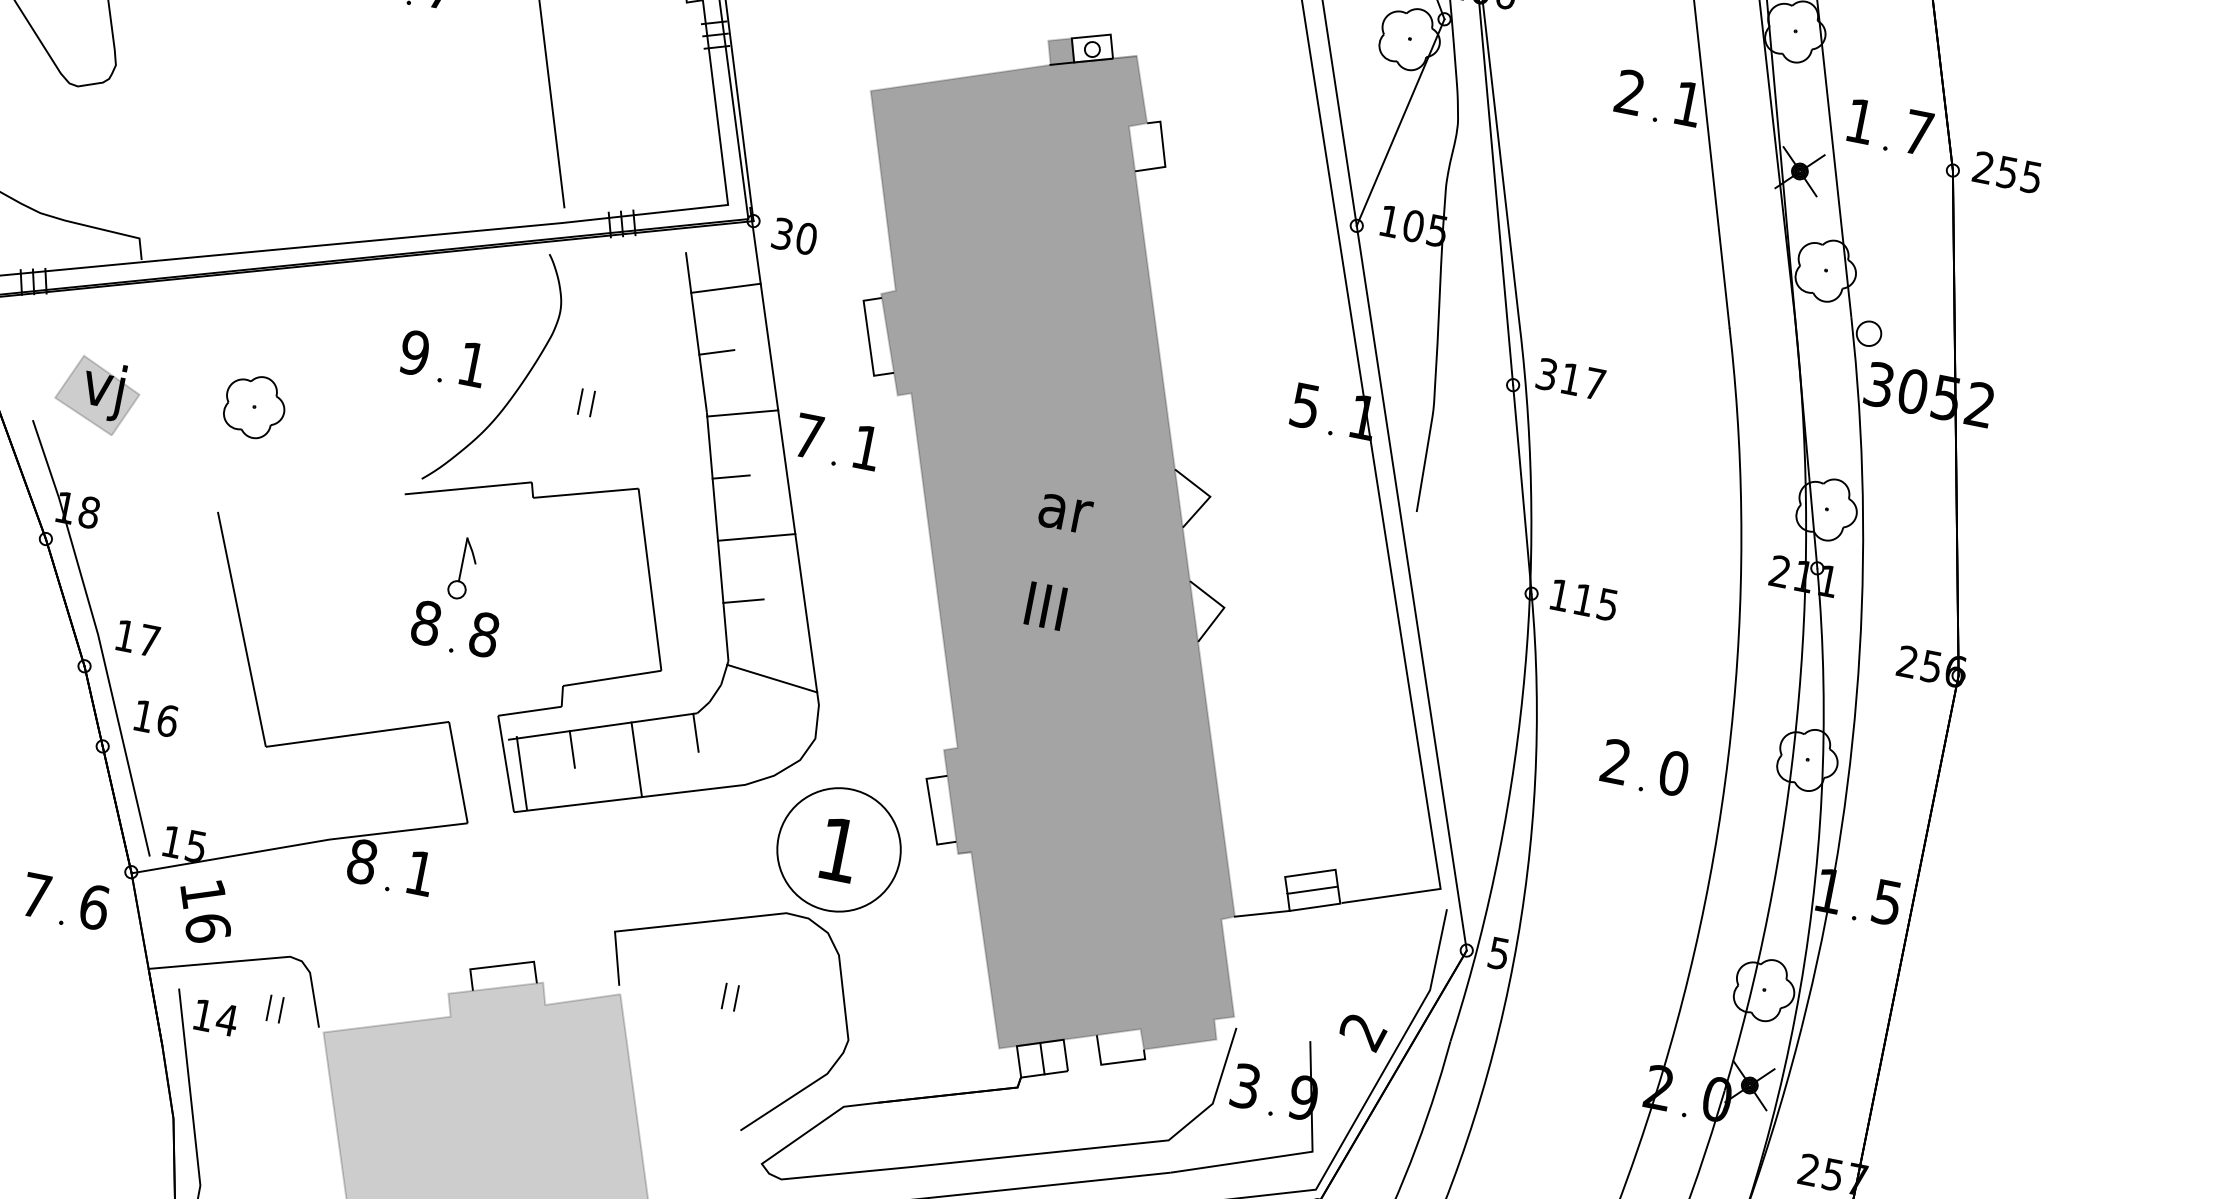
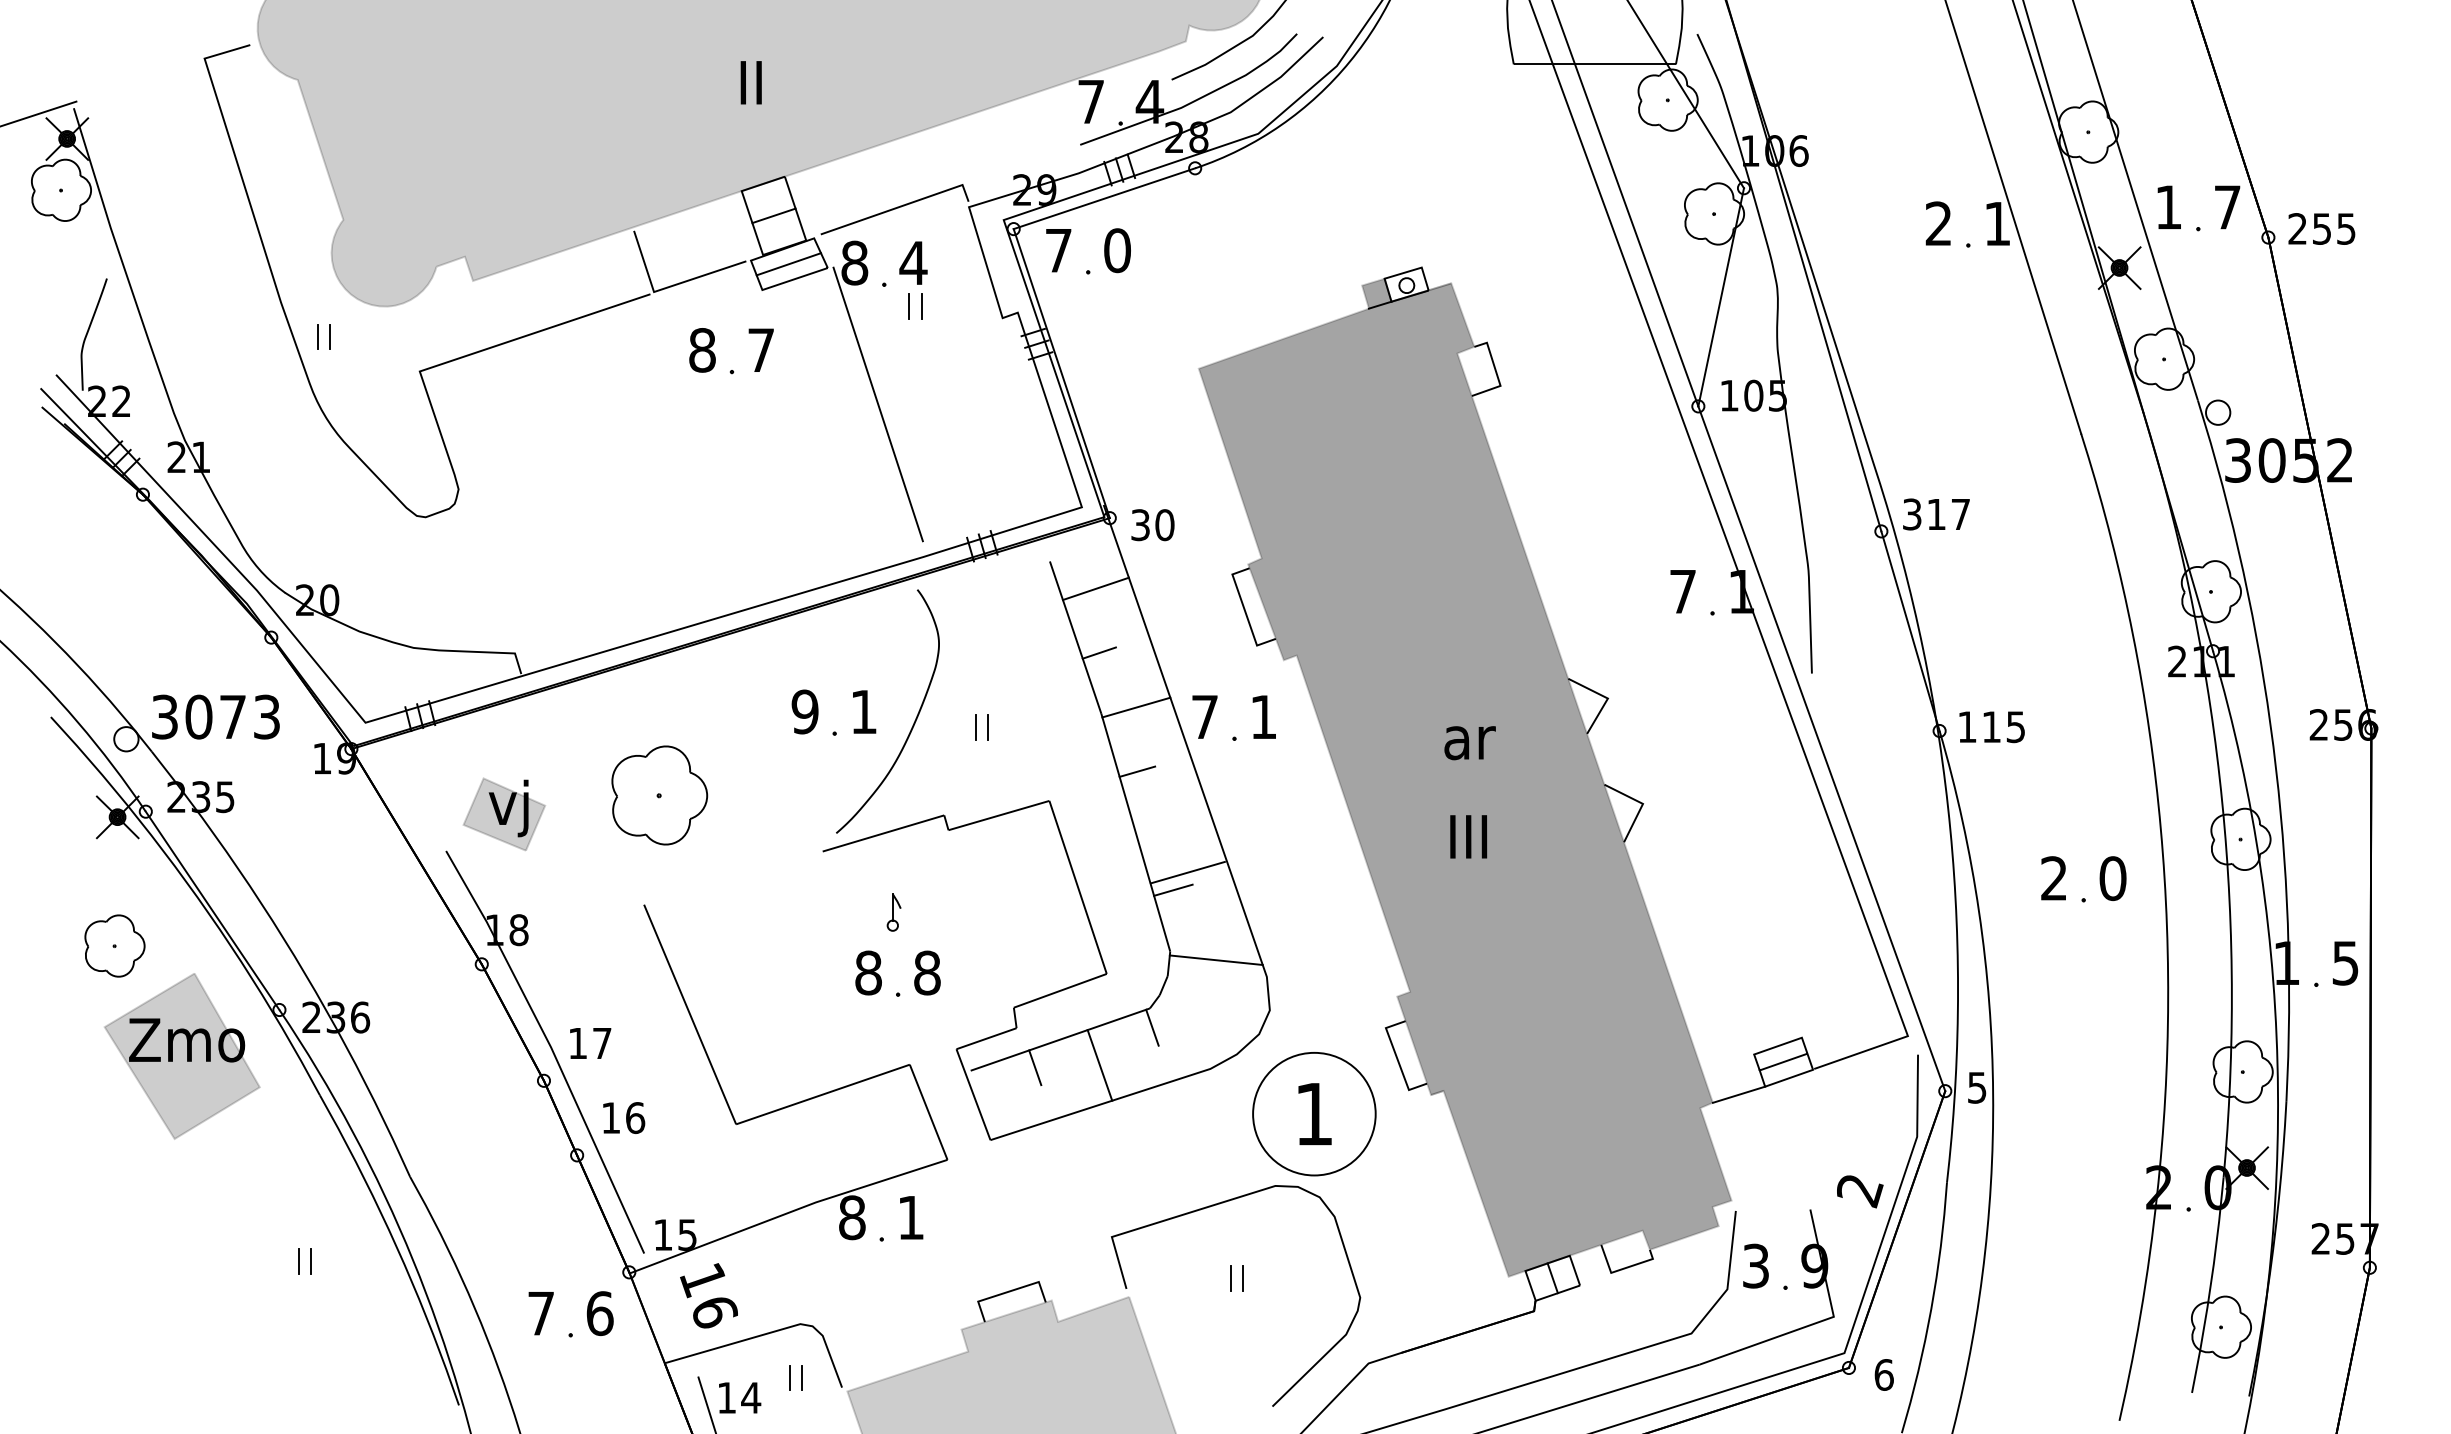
part: (254, 406) -> (659, 794), size x1.6
text: (1304, 406) -> (1682, 592), 5 -> 7
line: (756, 537) -> (1187, 872), moved
part: (462, 568) -> (893, 912), size x0.6
line: (521, 773) -> (990, 1100), removed

